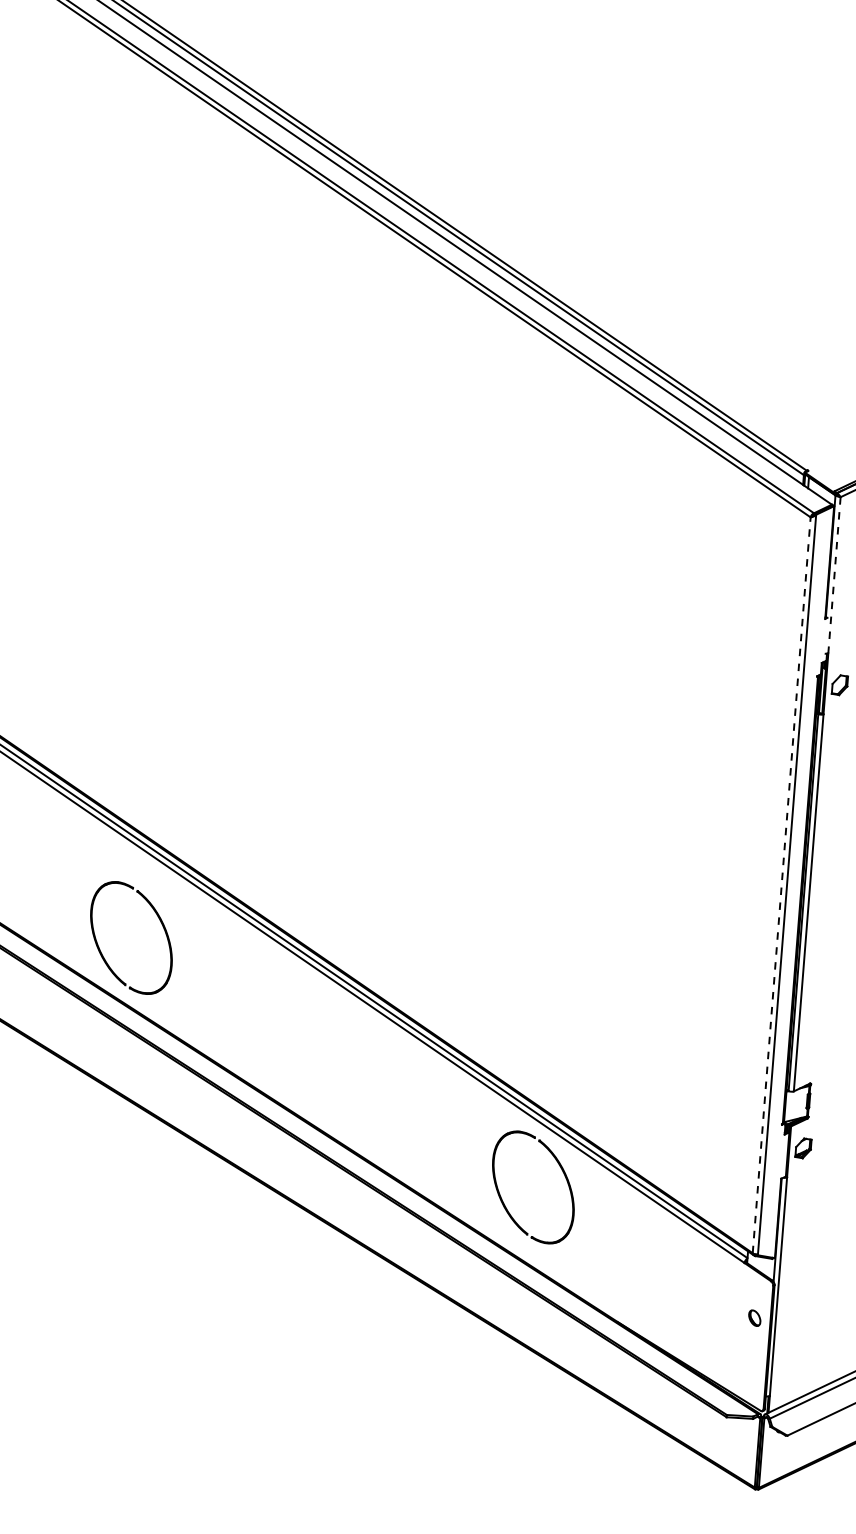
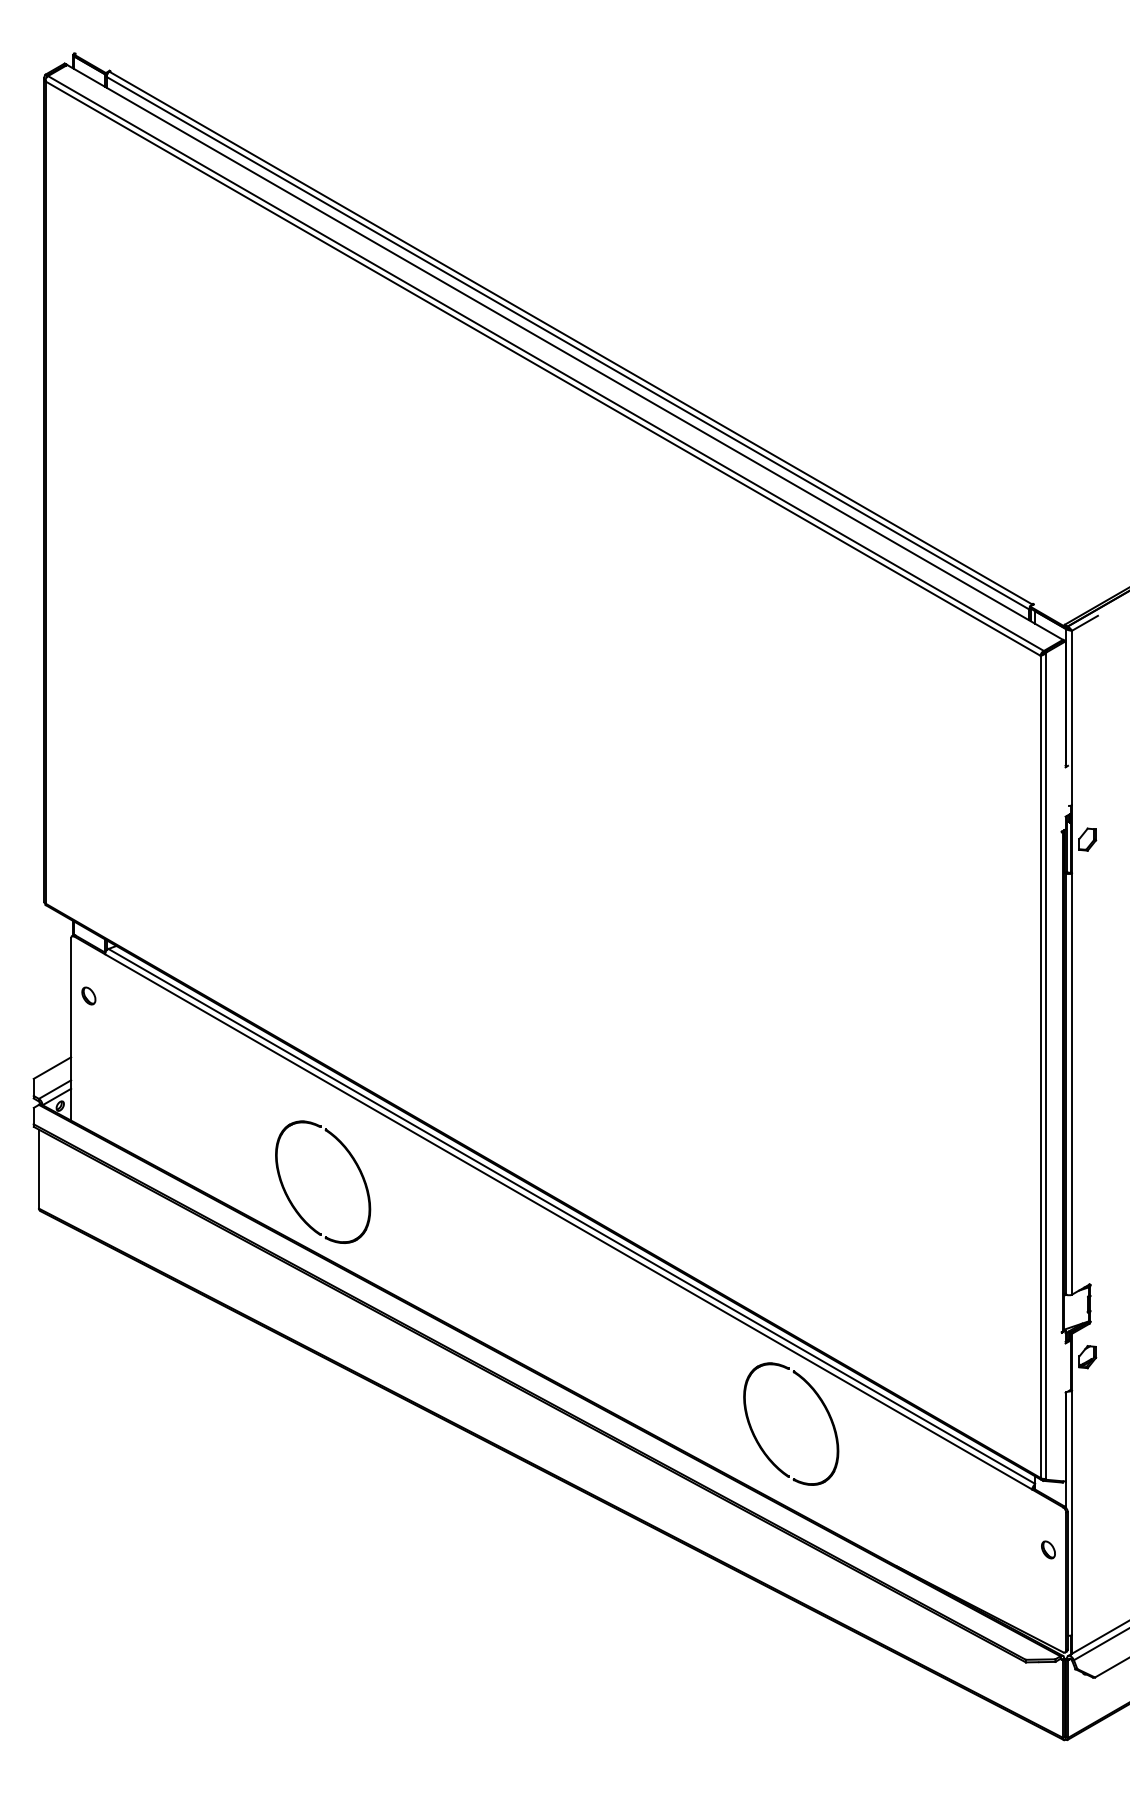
line: (834, 575) -> (1072, 718), dashed -> solid
line: (781, 884) -> (1040, 1066), dashed -> solid

